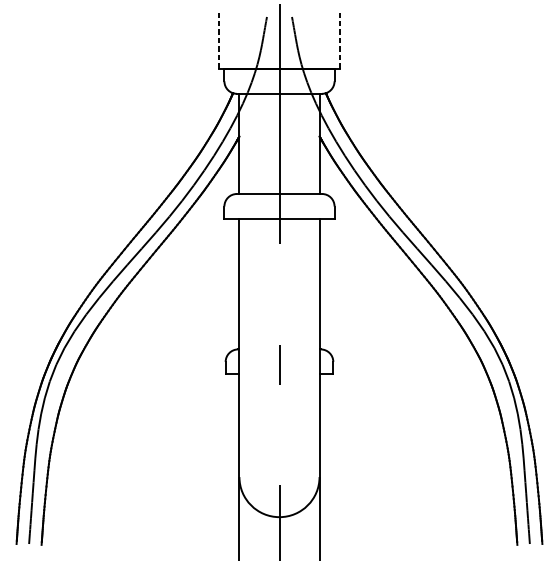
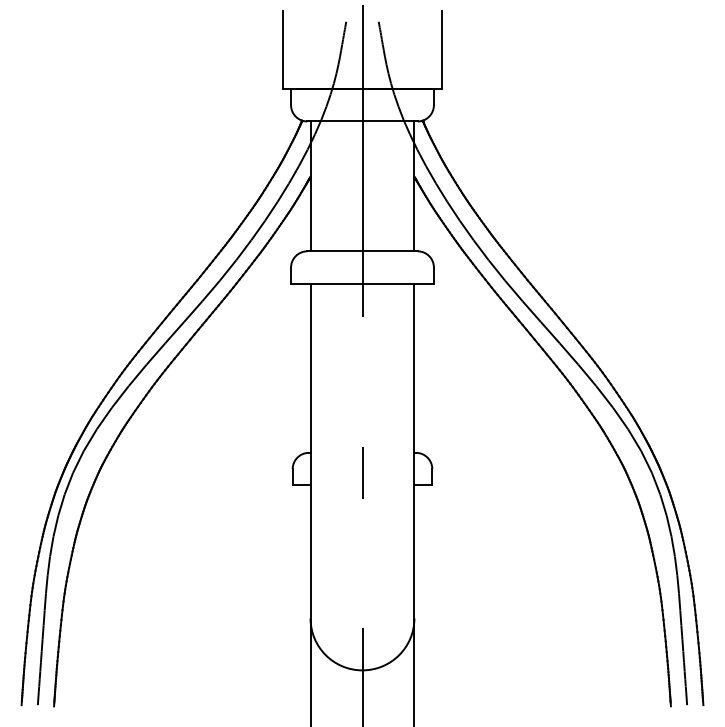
line: (218, 39) -> (283, 50), dashed -> solid
line: (340, 39) -> (441, 50), dashed -> solid

